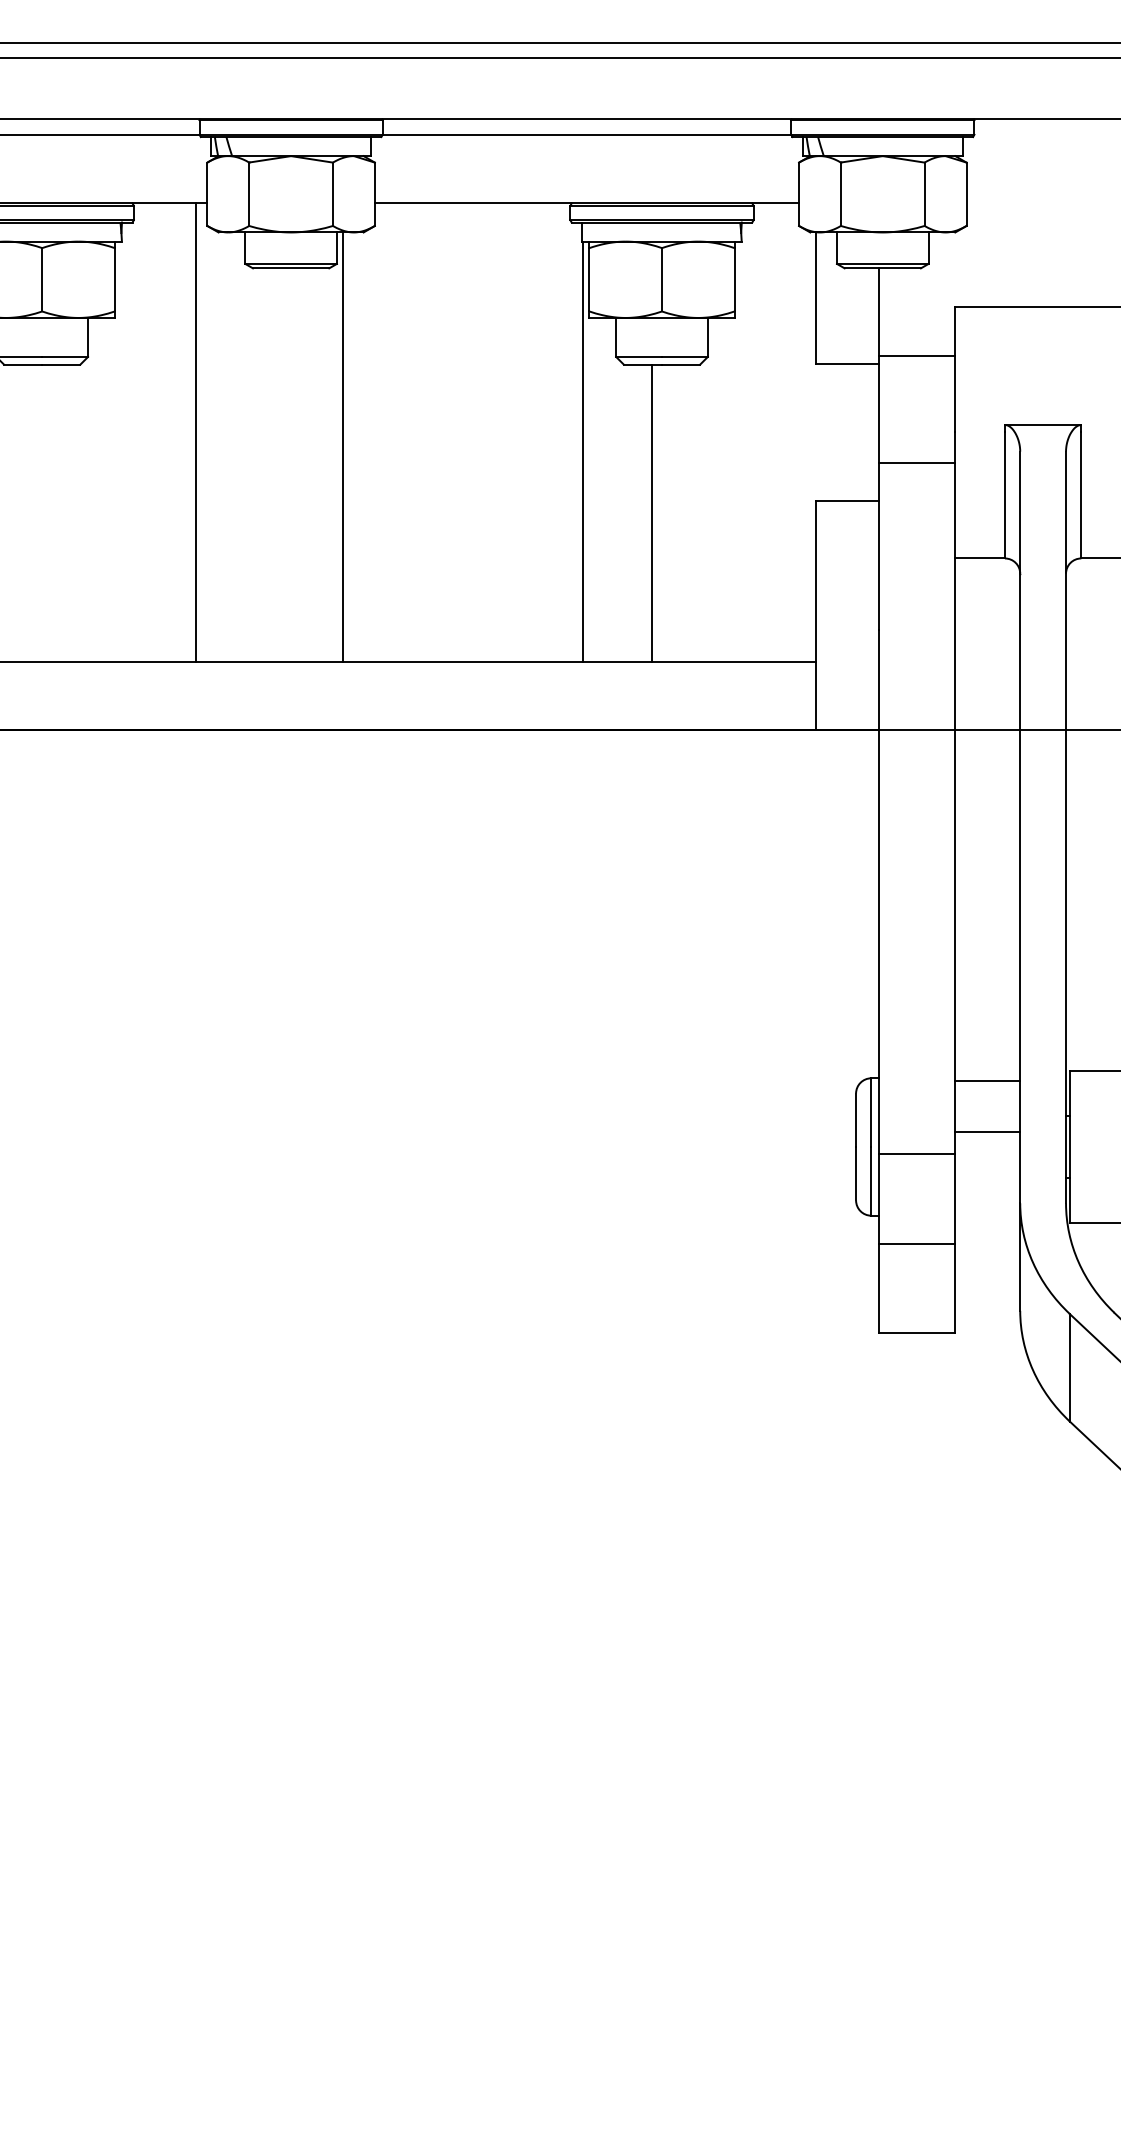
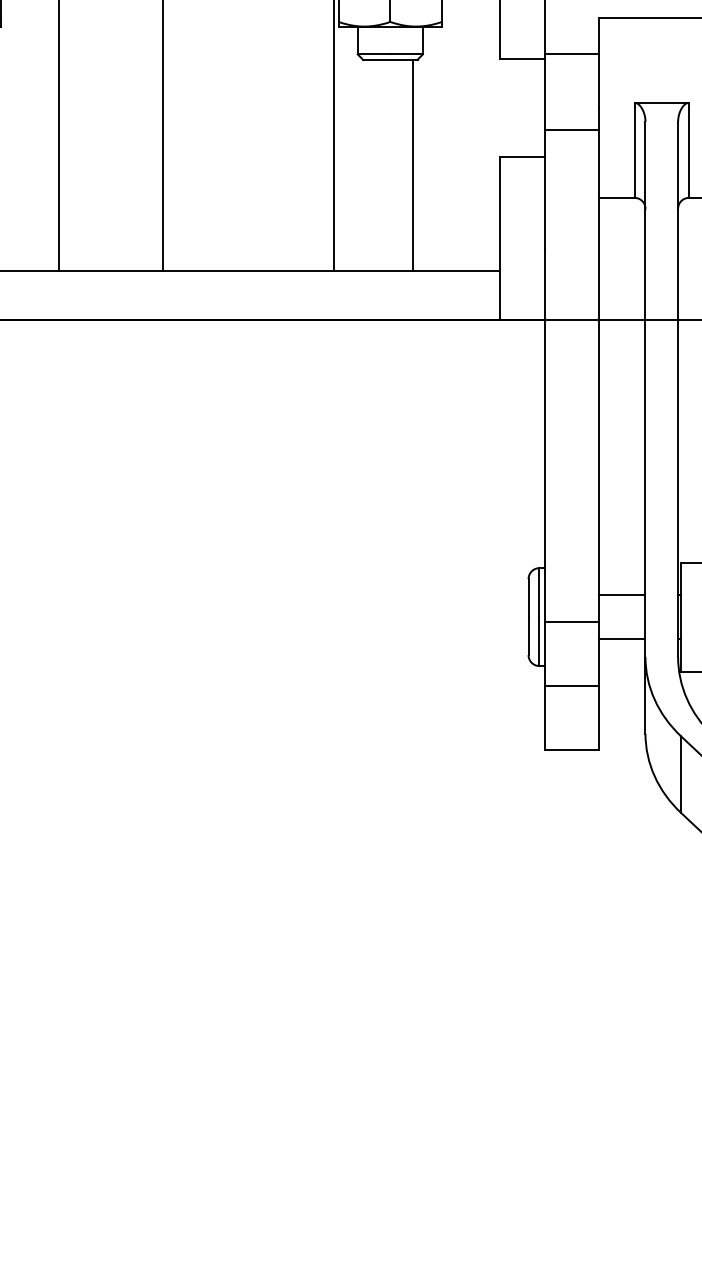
line: (652, 512) -> (413, 165), moved
line: (987, 1081) -> (622, 595), moved
line: (987, 1131) -> (622, 638), moved

